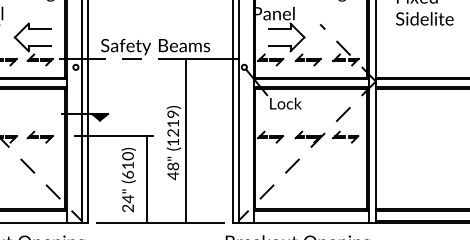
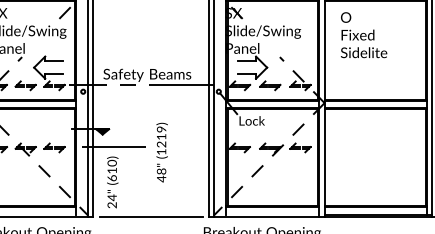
line: (186, 140) -> (172, 150), removed
line: (147, 178) -> (140, 181), removed
text: (128, 180) -> (112, 182), moved

